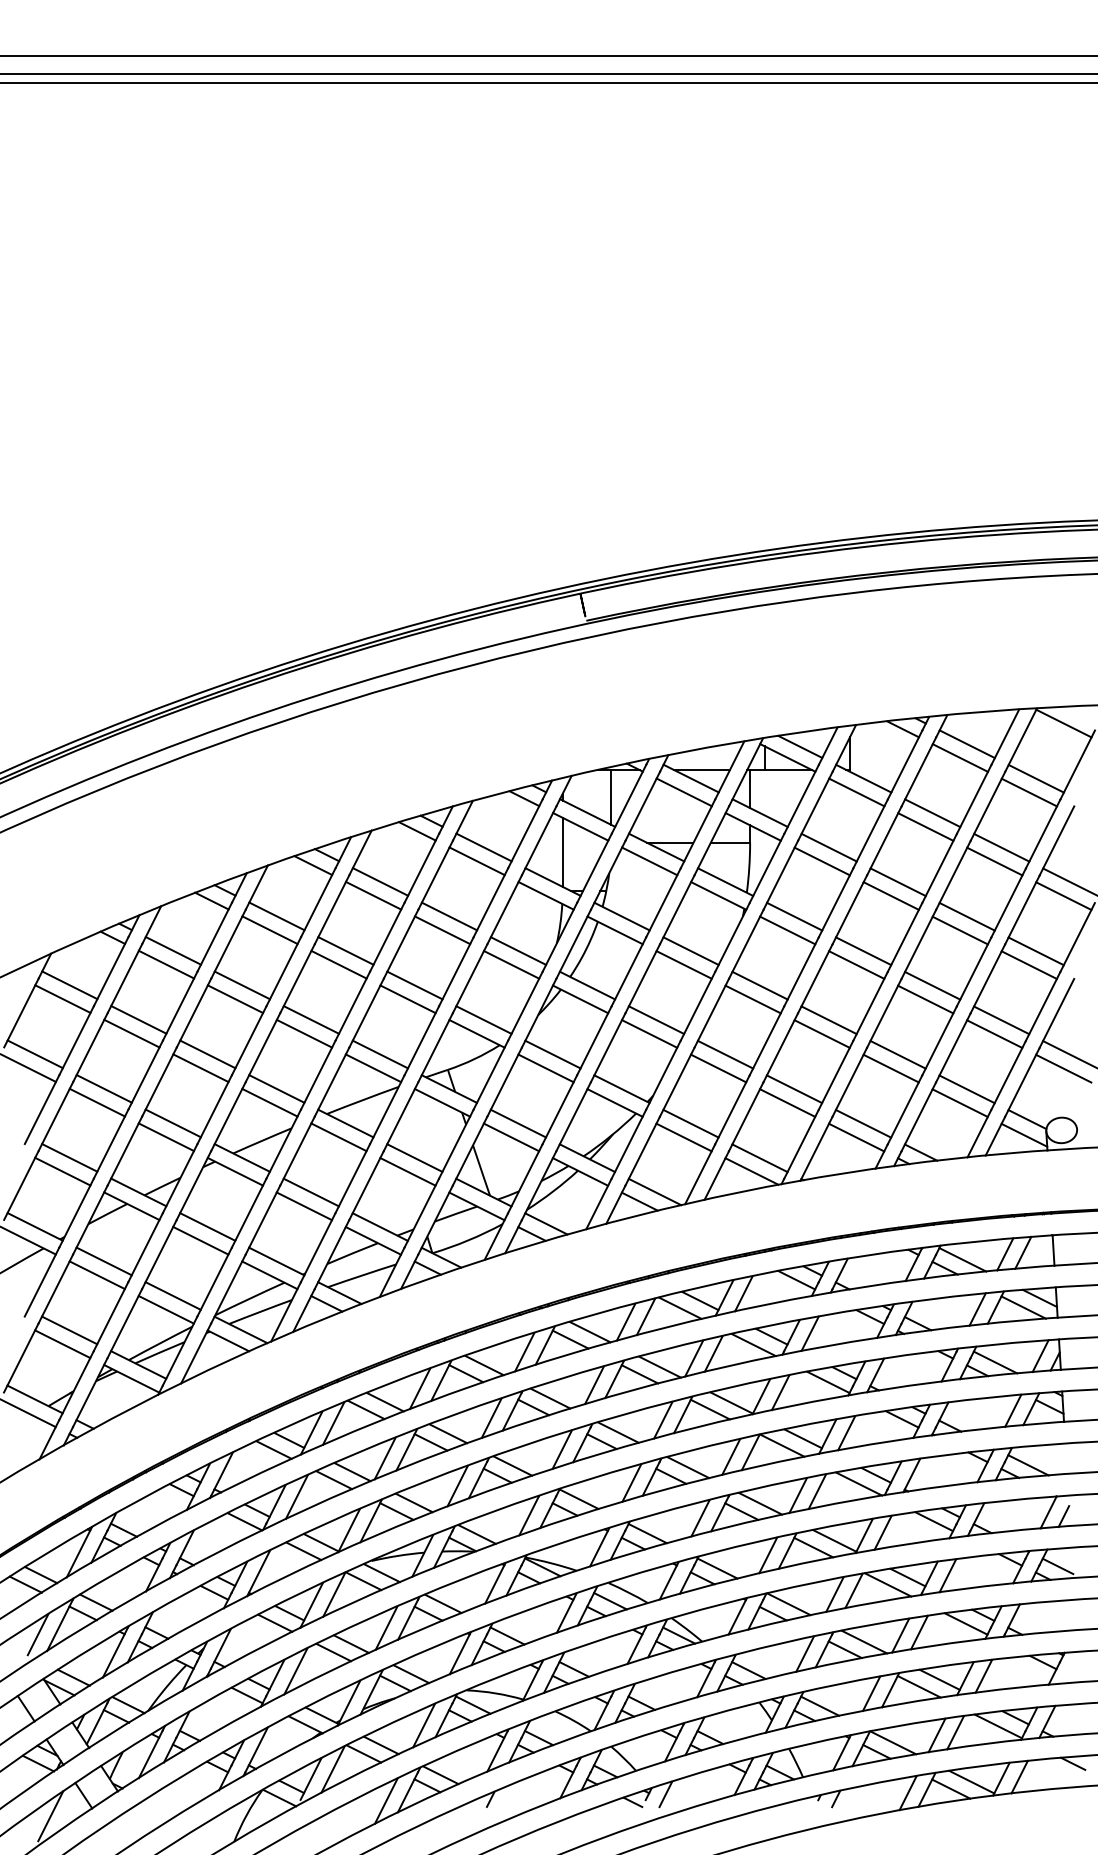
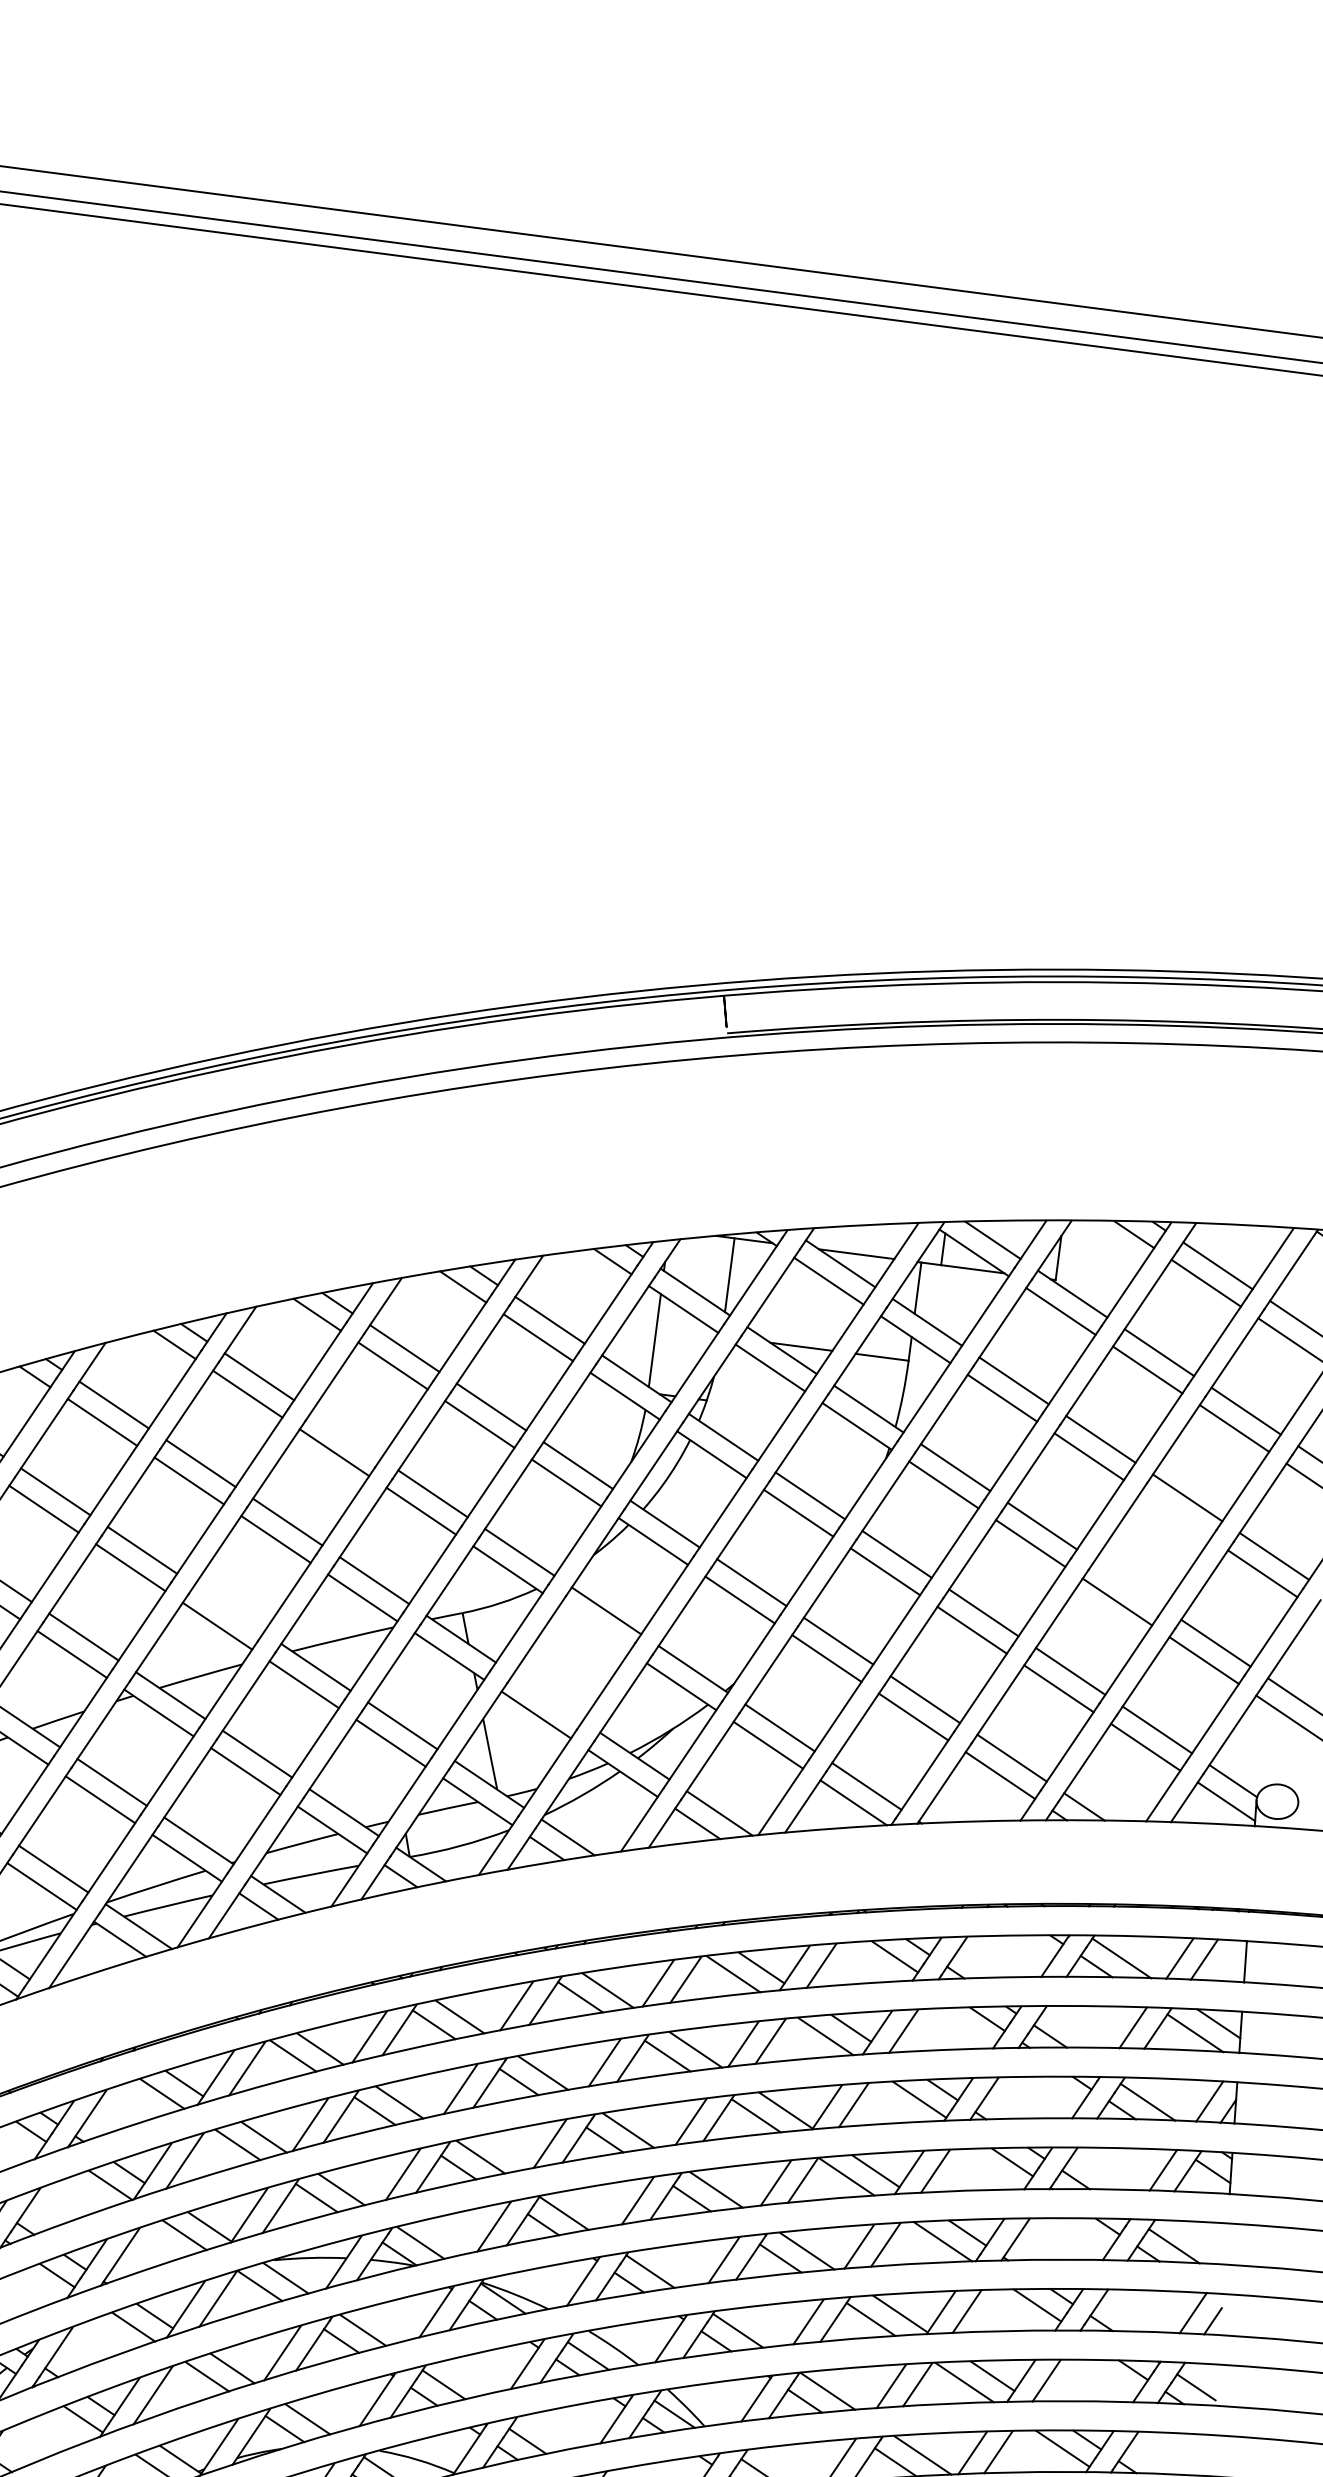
line: (959, 930) -> (1174, 1515), removed
line: (345, 950) -> (345, 1434), removed
line: (932, 985) -> (1129, 1584), removed
line: (545, 1068) -> (594, 1628), removed
line: (276, 1088) -> (228, 1608), removed
line: (518, 1123) -> (548, 1697), removed

